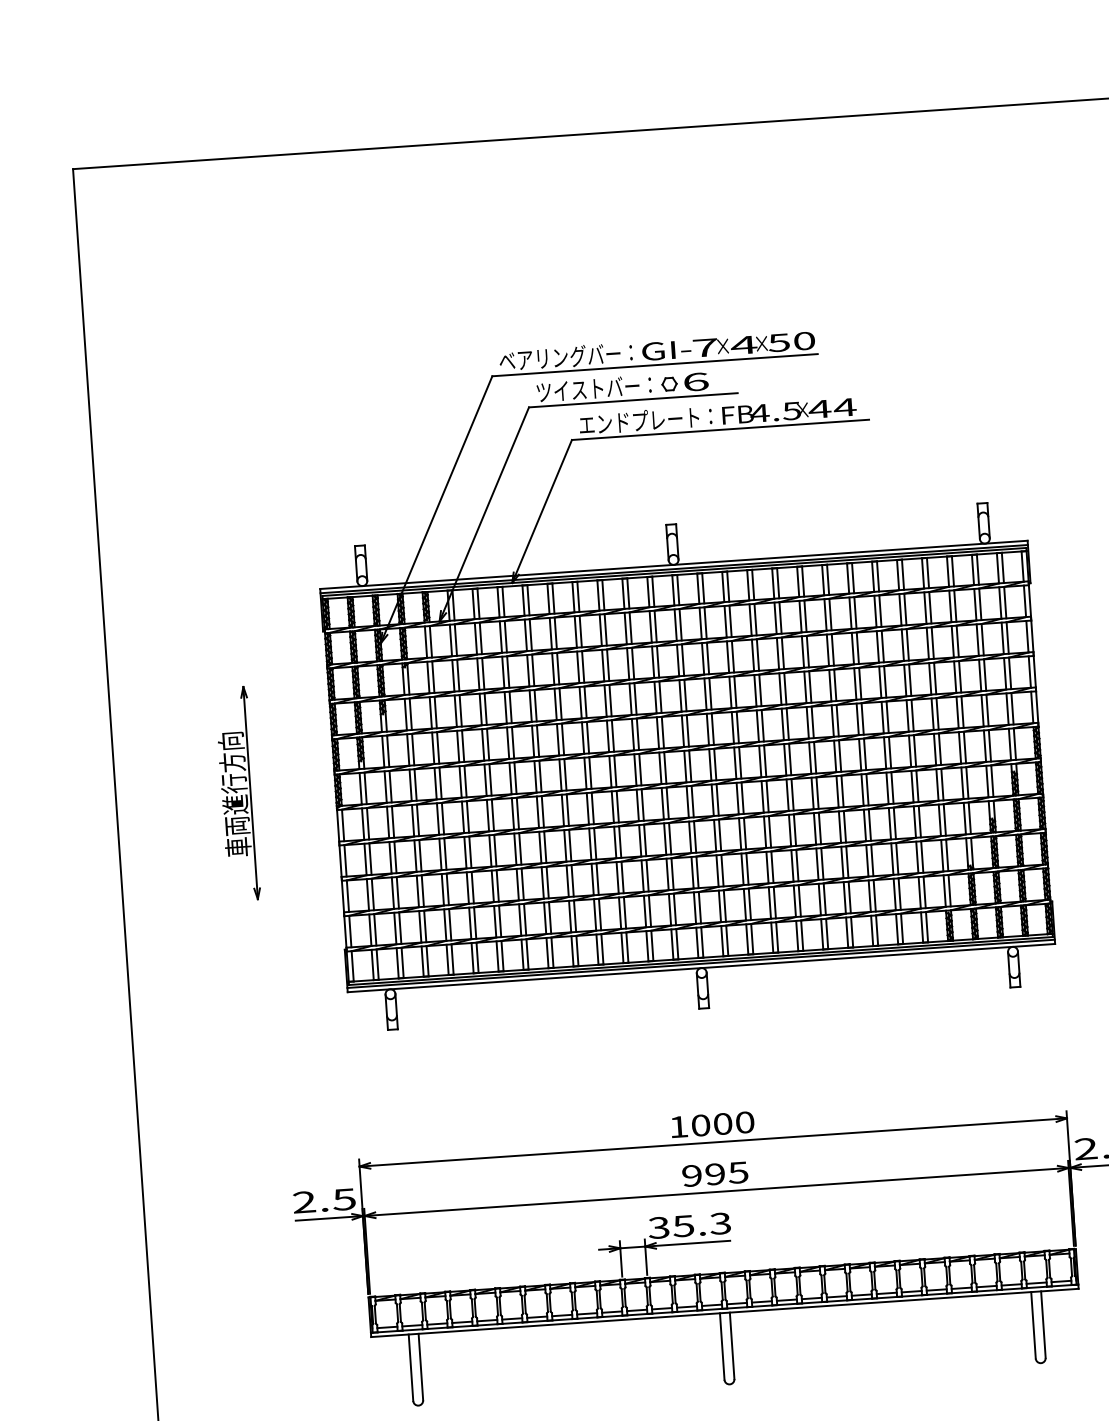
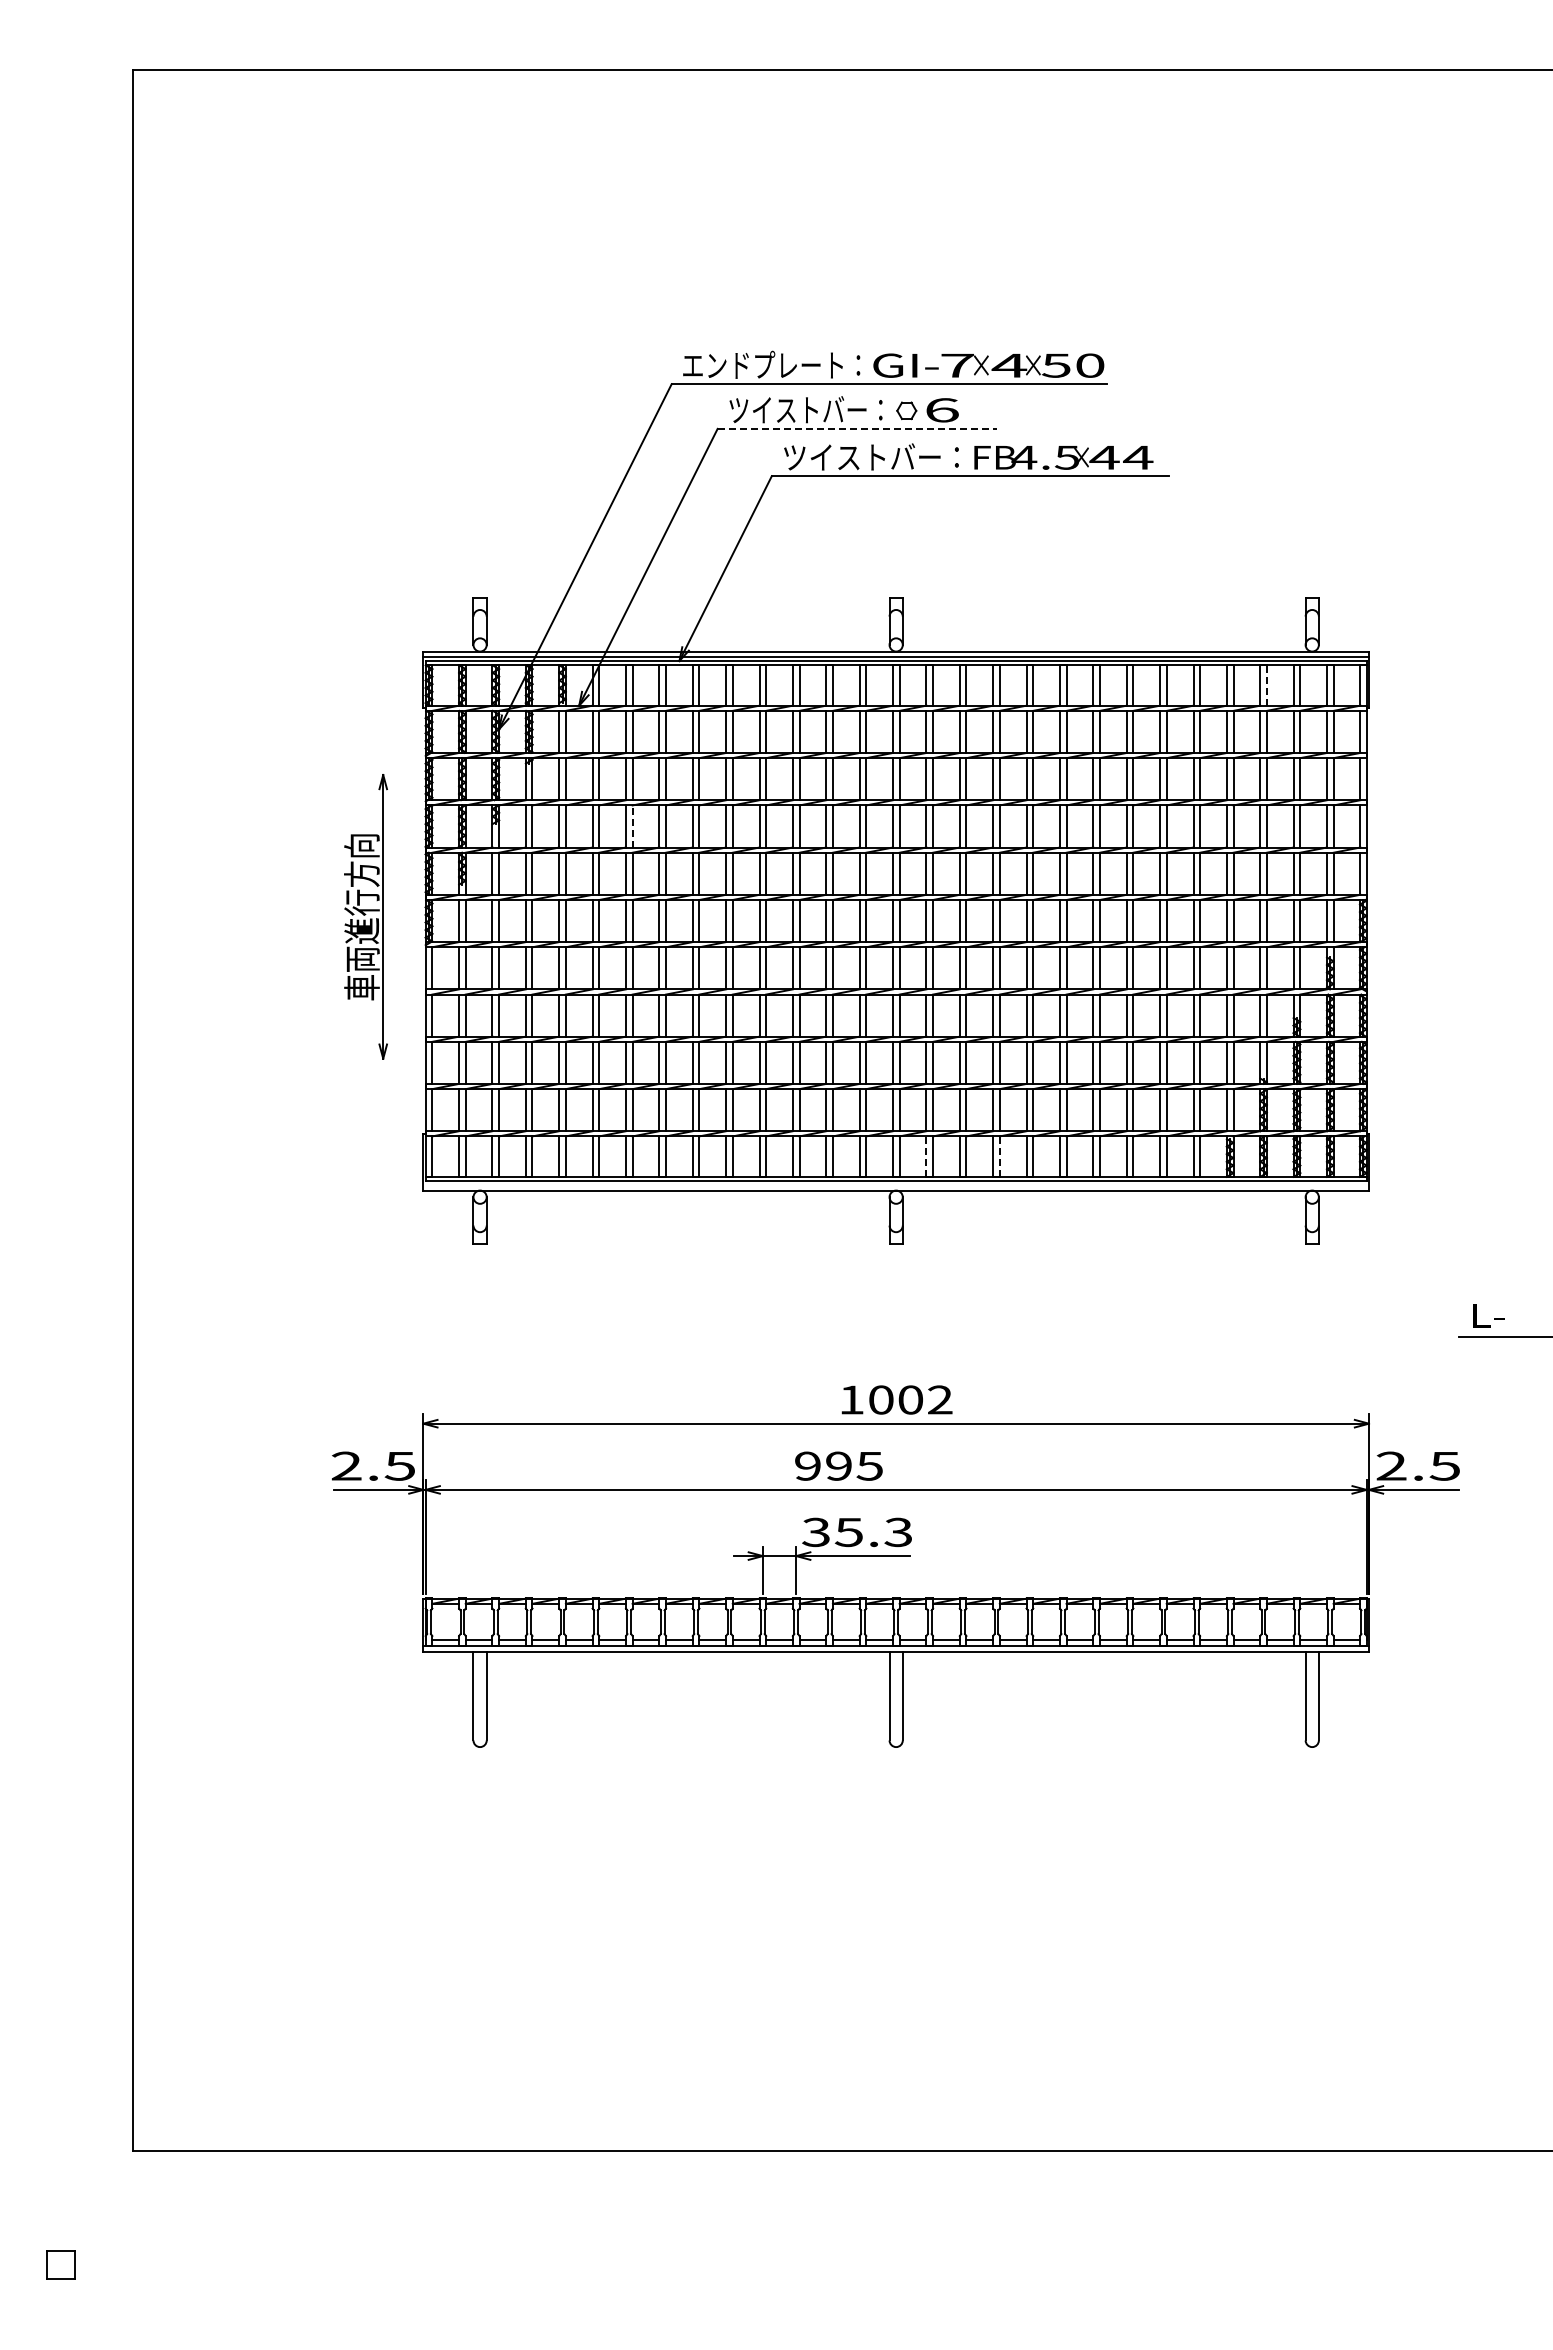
text: (560, 356) -> (763, 364), ベアリングバー： -> エンドプレート：
line: (633, 399) -> (857, 428), solid -> dashed
text: (645, 420) -> (871, 456), エンドプレート： -> ツイストバー：
line: (952, 571) -> (1266, 685), solid -> dashed
line: (485, 708) -> (632, 825), solid -> dashed
part: (237, 793) -> (365, 916), moved
line: (776, 937) -> (999, 1156), solid -> dashed
line: (722, 941) -> (926, 1156), solid -> dashed
line: (701, 963) -> (896, 1184), removed
text: (745, 1122) -> (940, 1399), 1000 -> 1002
text: (714, 1173) -> (838, 1465), moved

